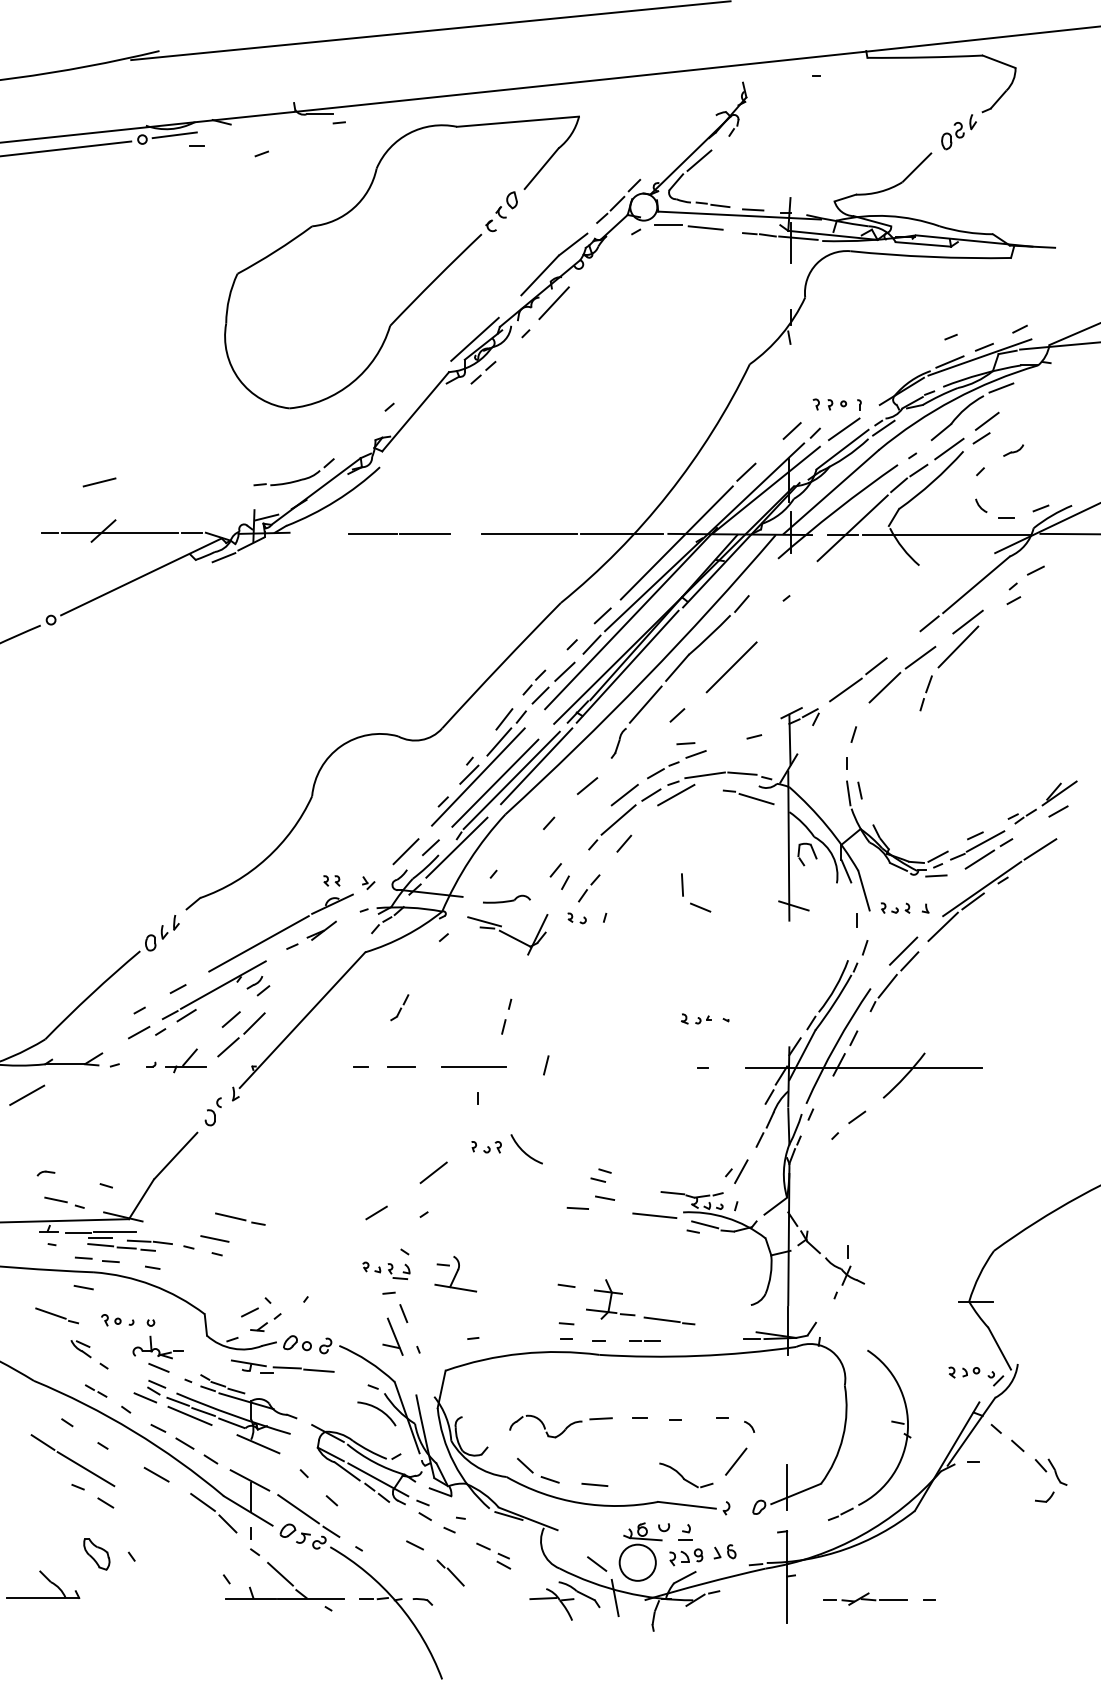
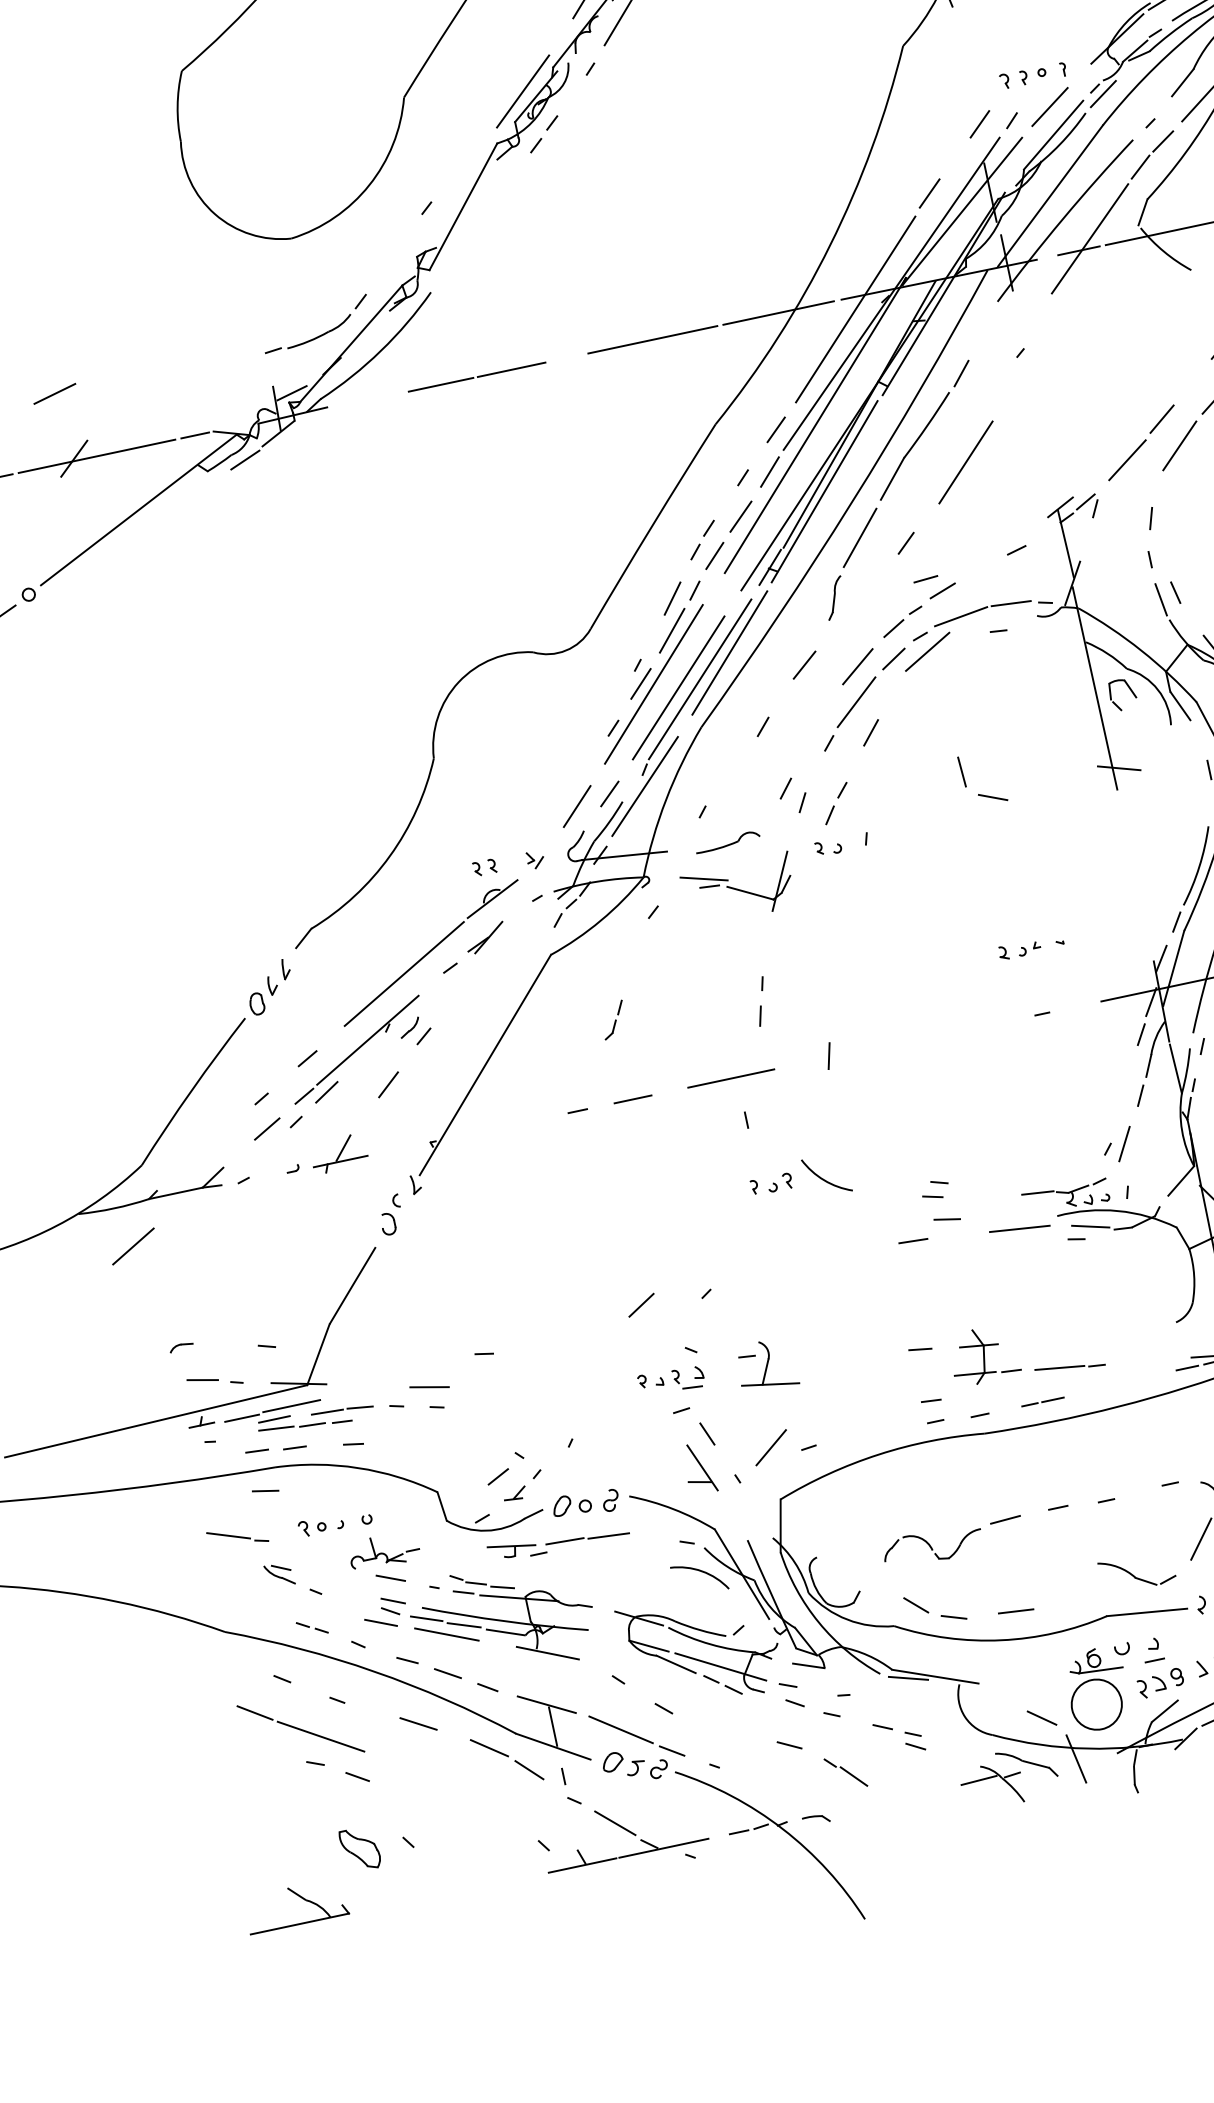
line: (756, 799) -> (1037, 634), removed
part: (241, 1034) -> (406, 1102), removed
line: (433, 1172) -> (770, 1447), moved
line: (230, 1216) -> (444, 1352), removed

